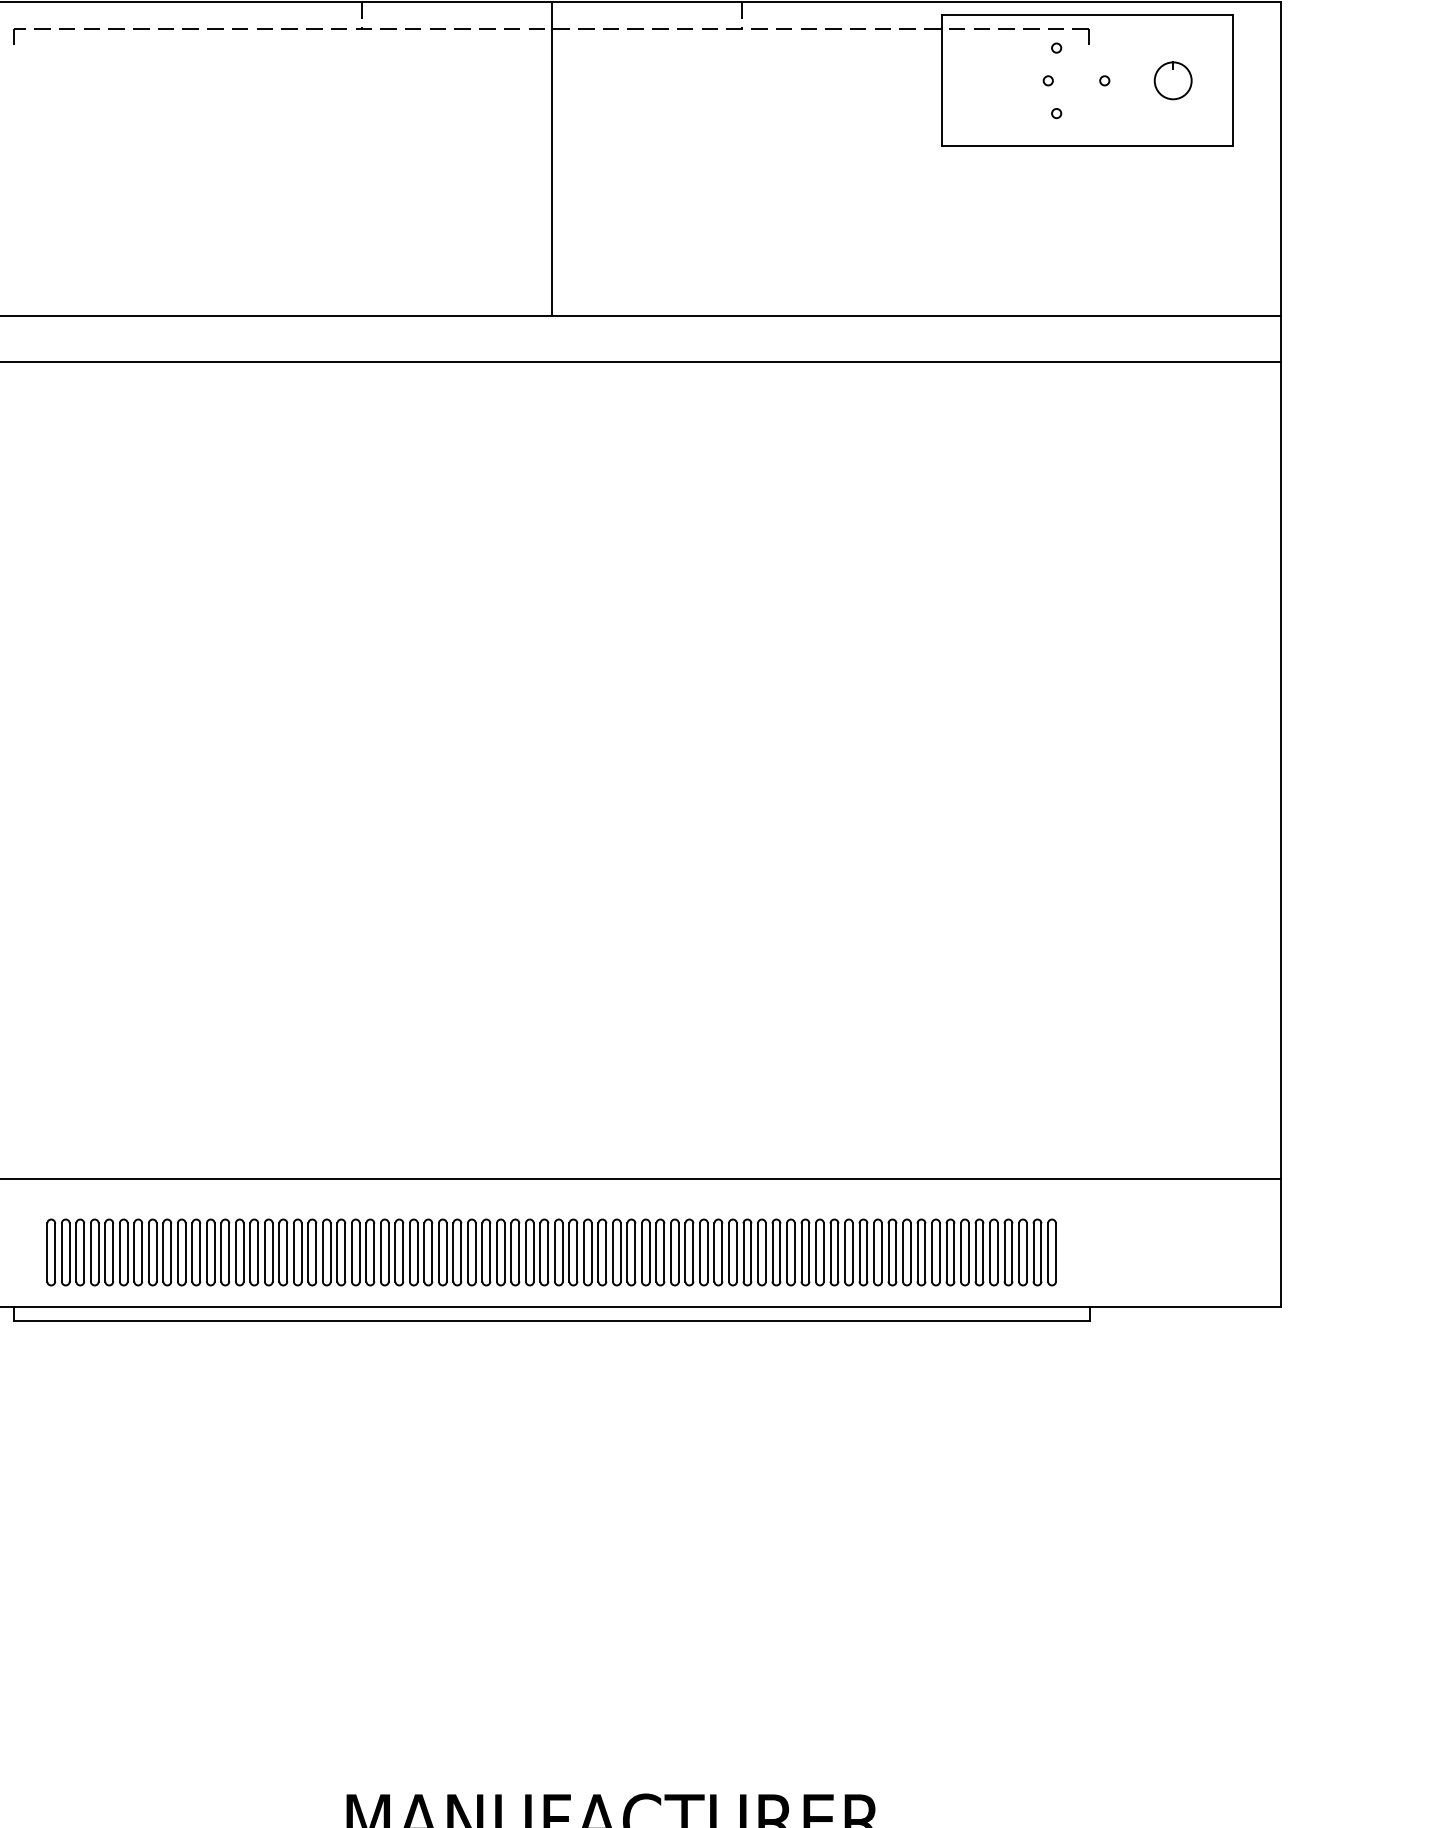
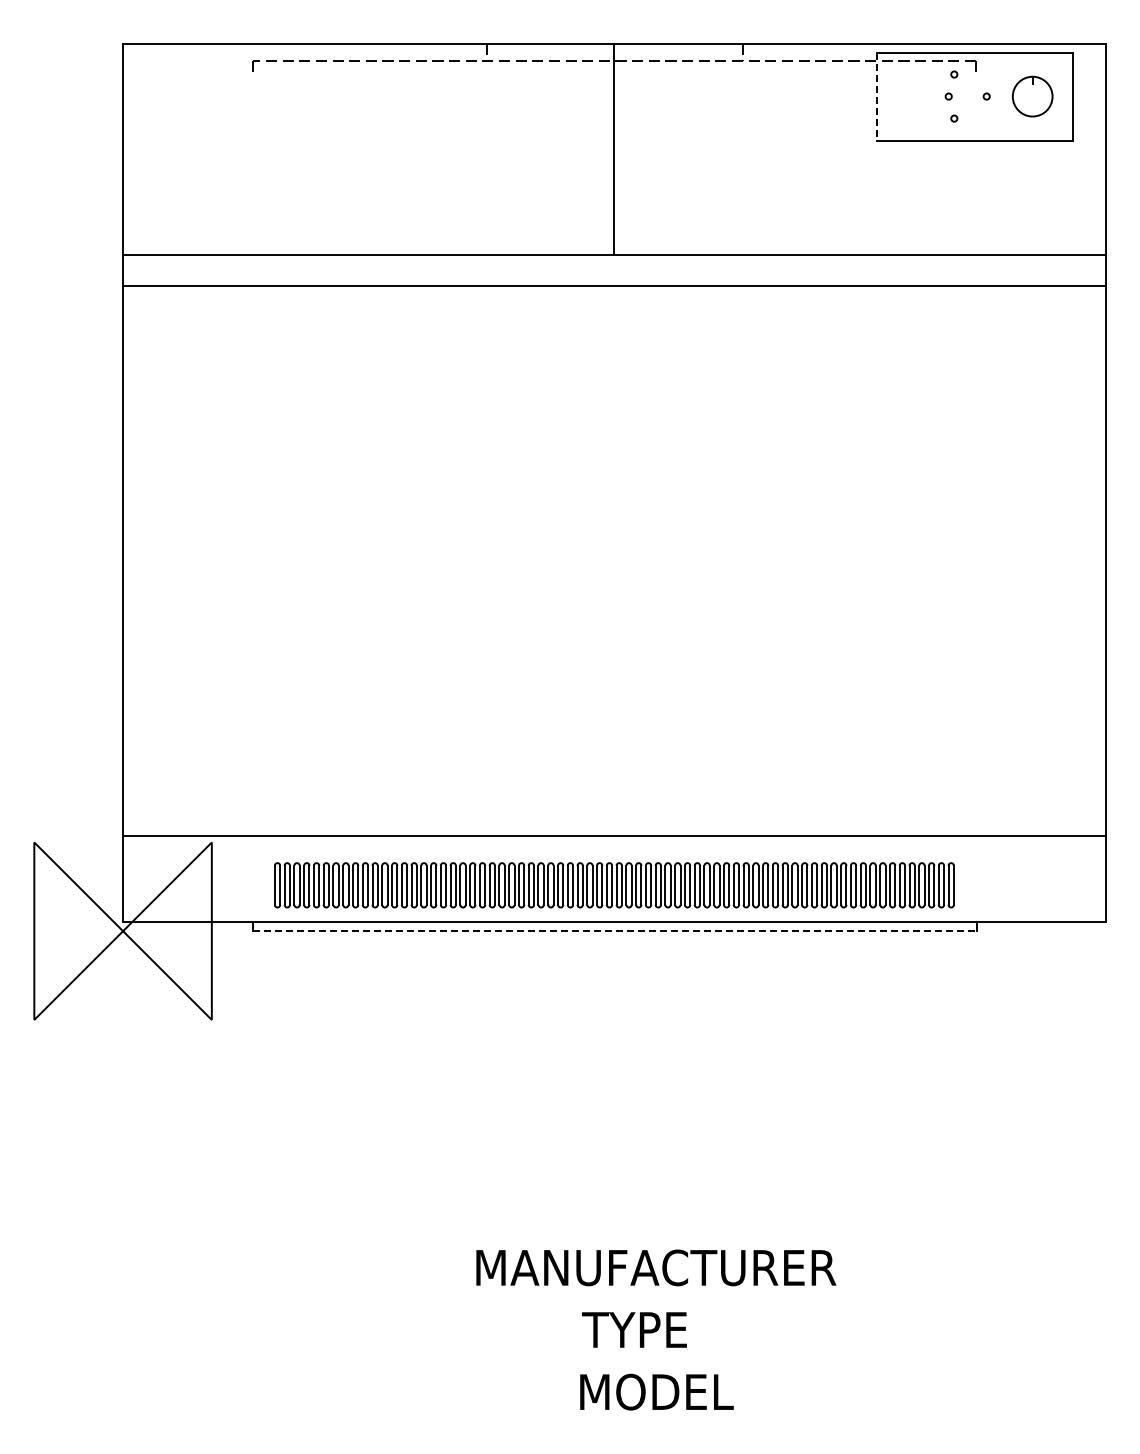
part: (1172, 80) -> (1032, 96), size x1.6
line: (941, 82) -> (876, 97), solid -> dashed
line: (553, 1321) -> (615, 931), solid -> dashed

